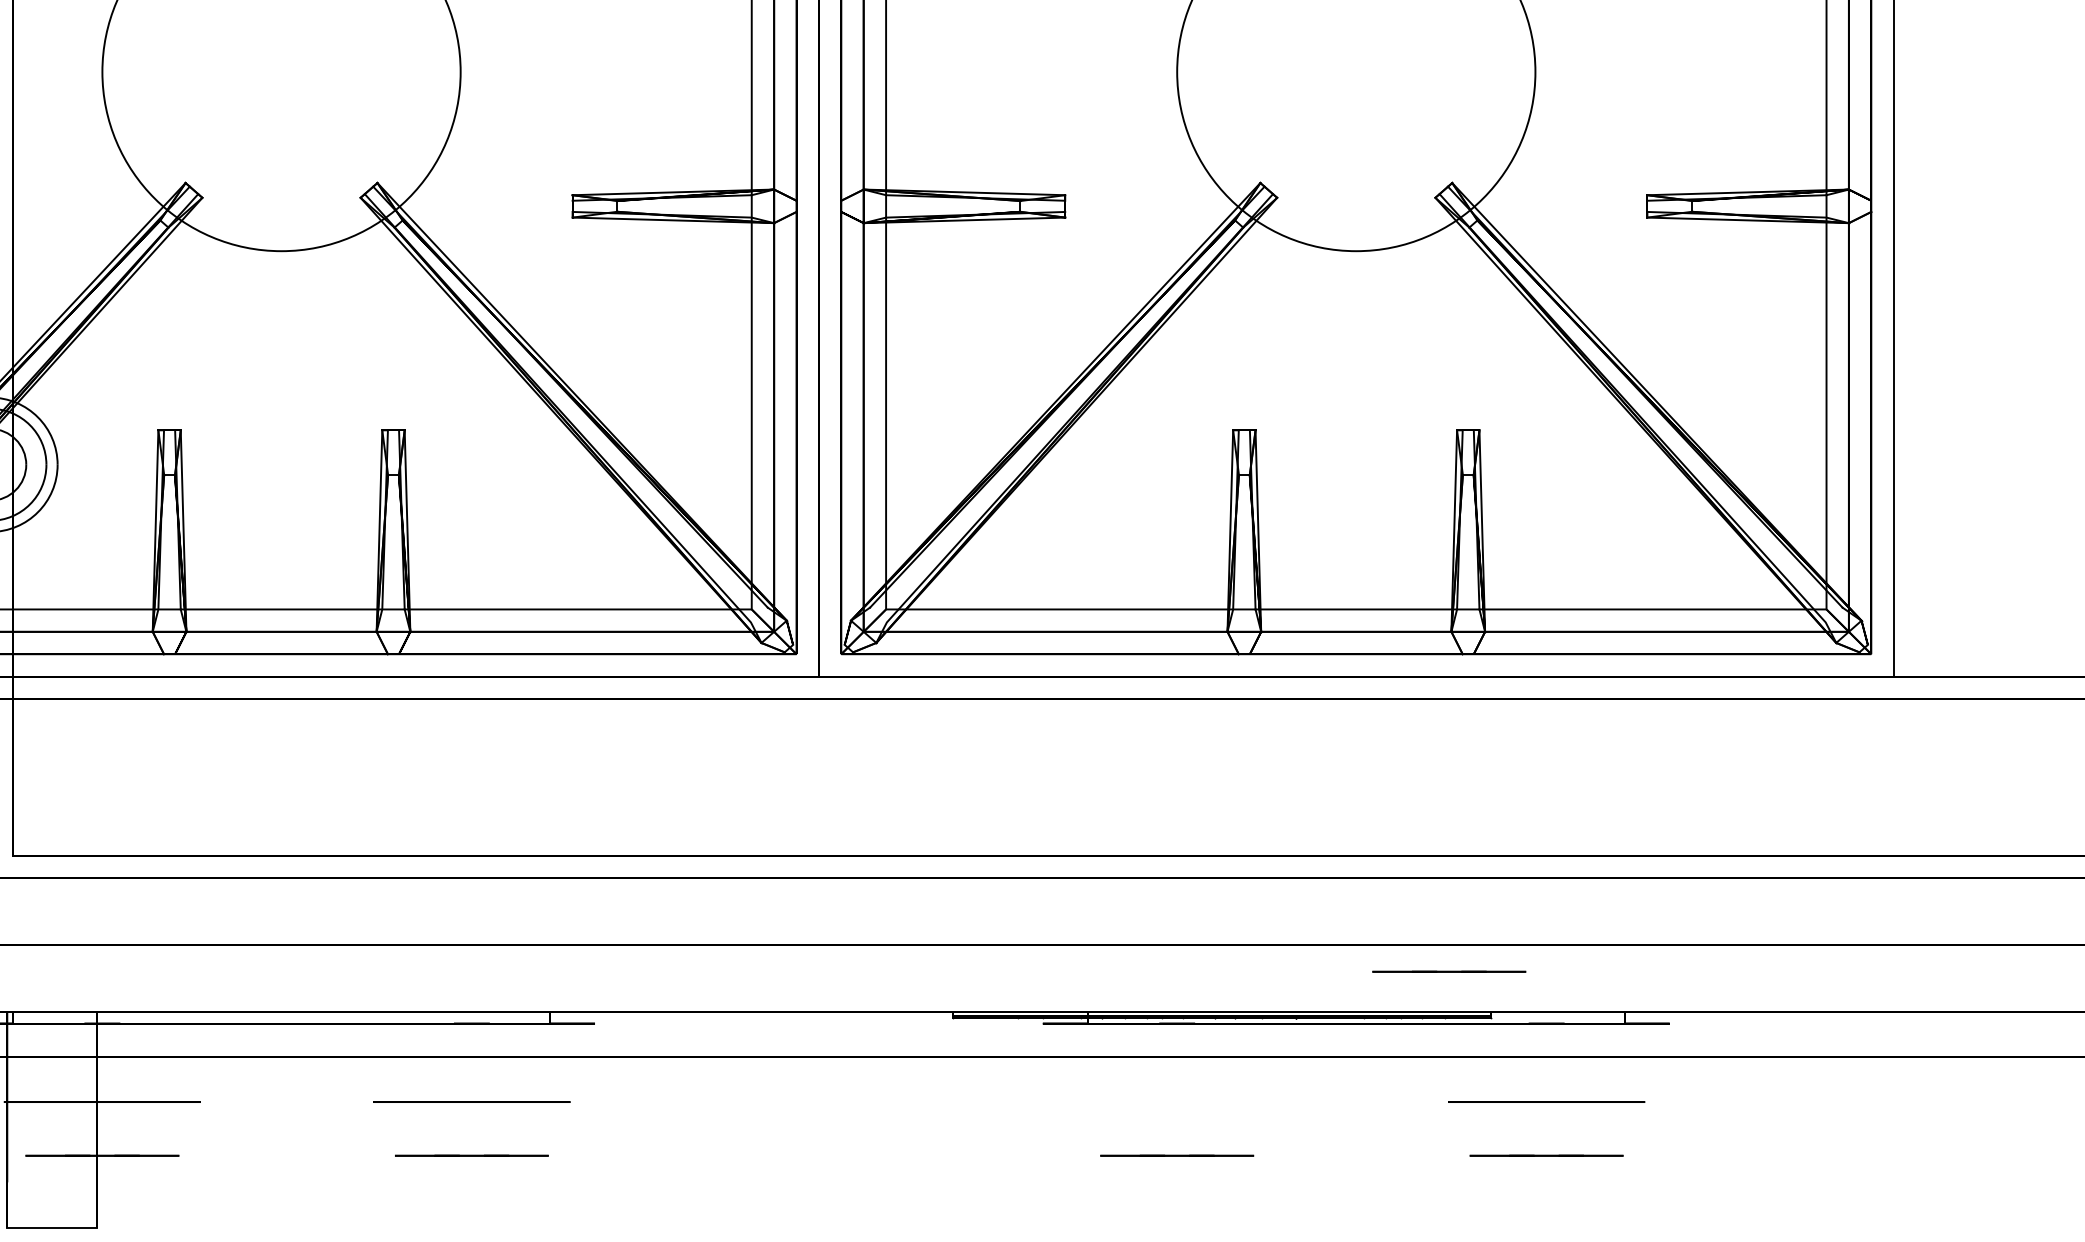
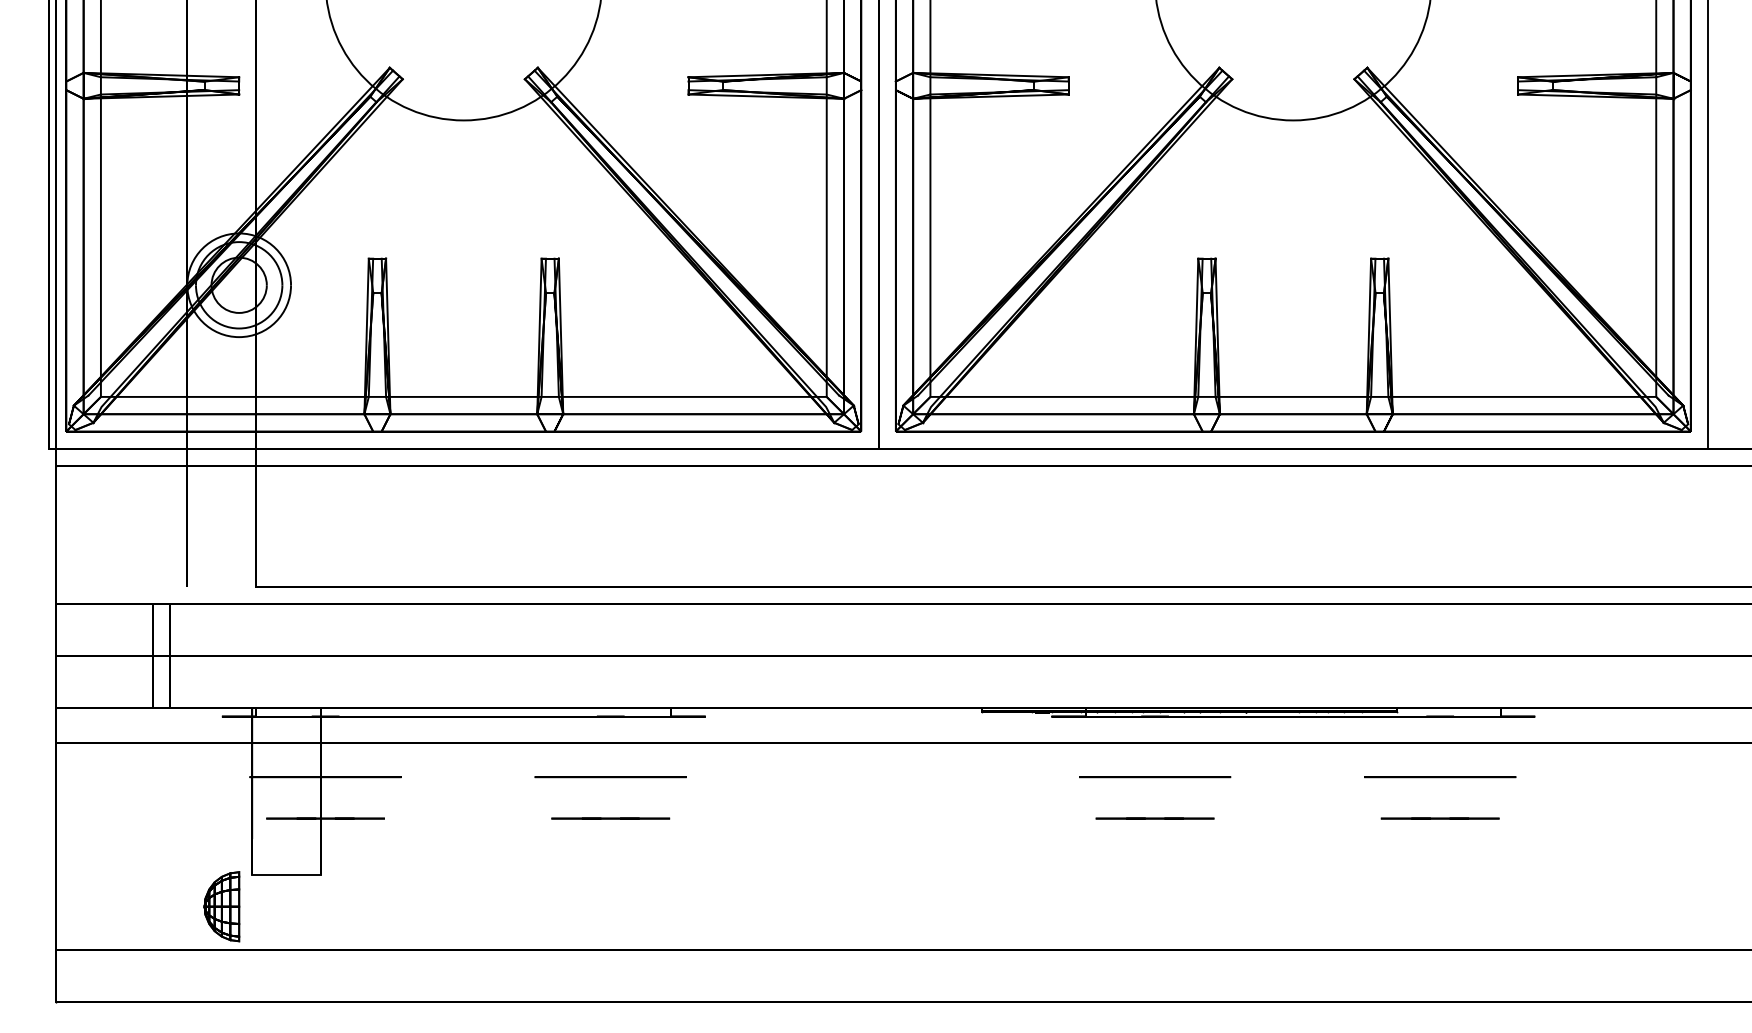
line: (1448, 971) -> (1364, 676), removed
circle: (1177, 1102) -> (1155, 777), added

